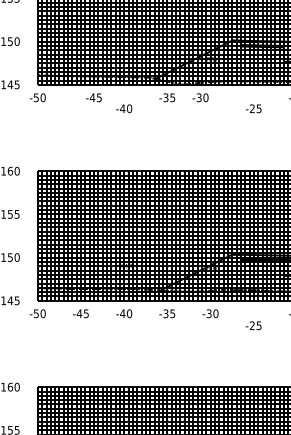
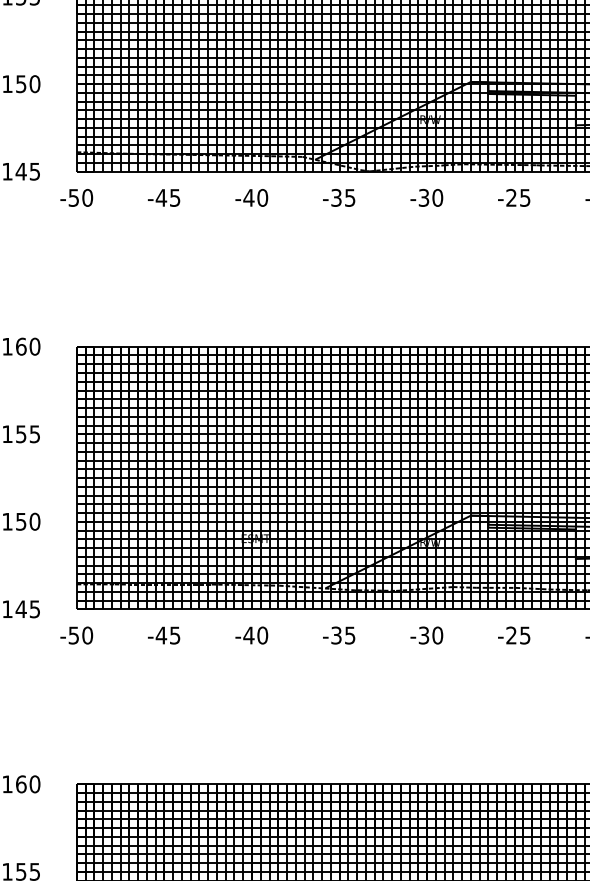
text: (93, 97) -> (163, 197), moved
text: (200, 97) -> (426, 197), moved
text: (124, 108) -> (252, 197), moved
text: (253, 108) -> (513, 197), moved
text: (253, 325) -> (513, 635), moved

